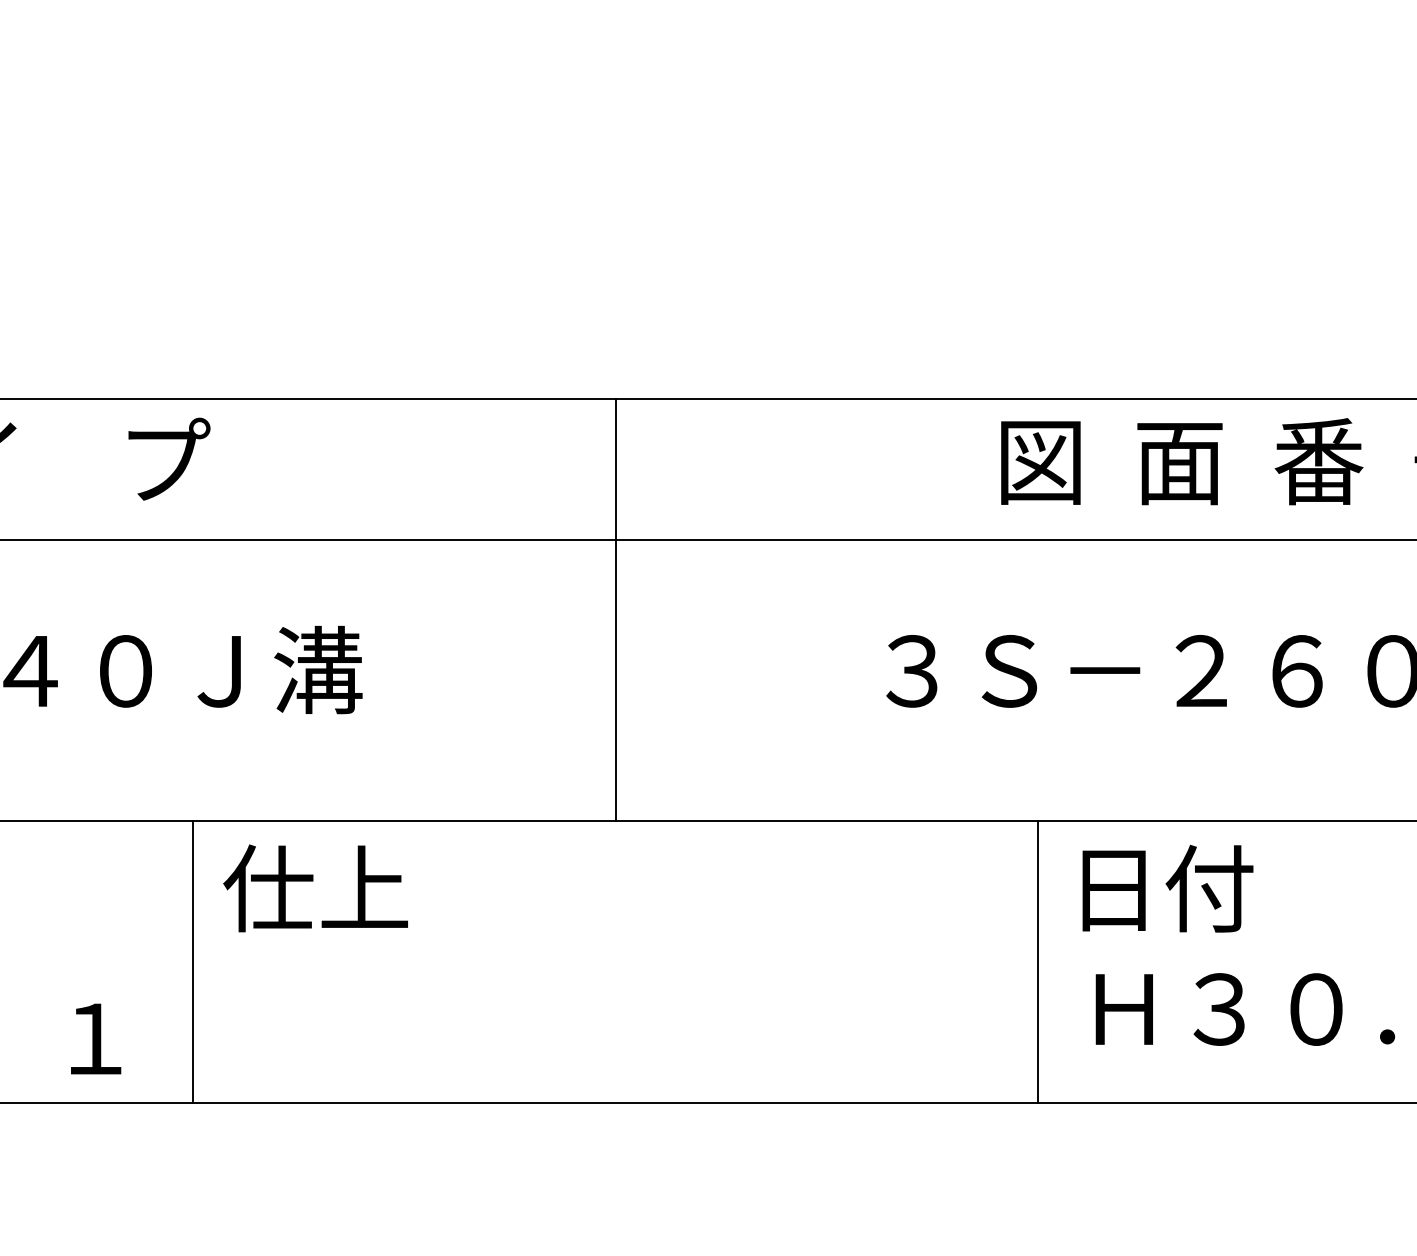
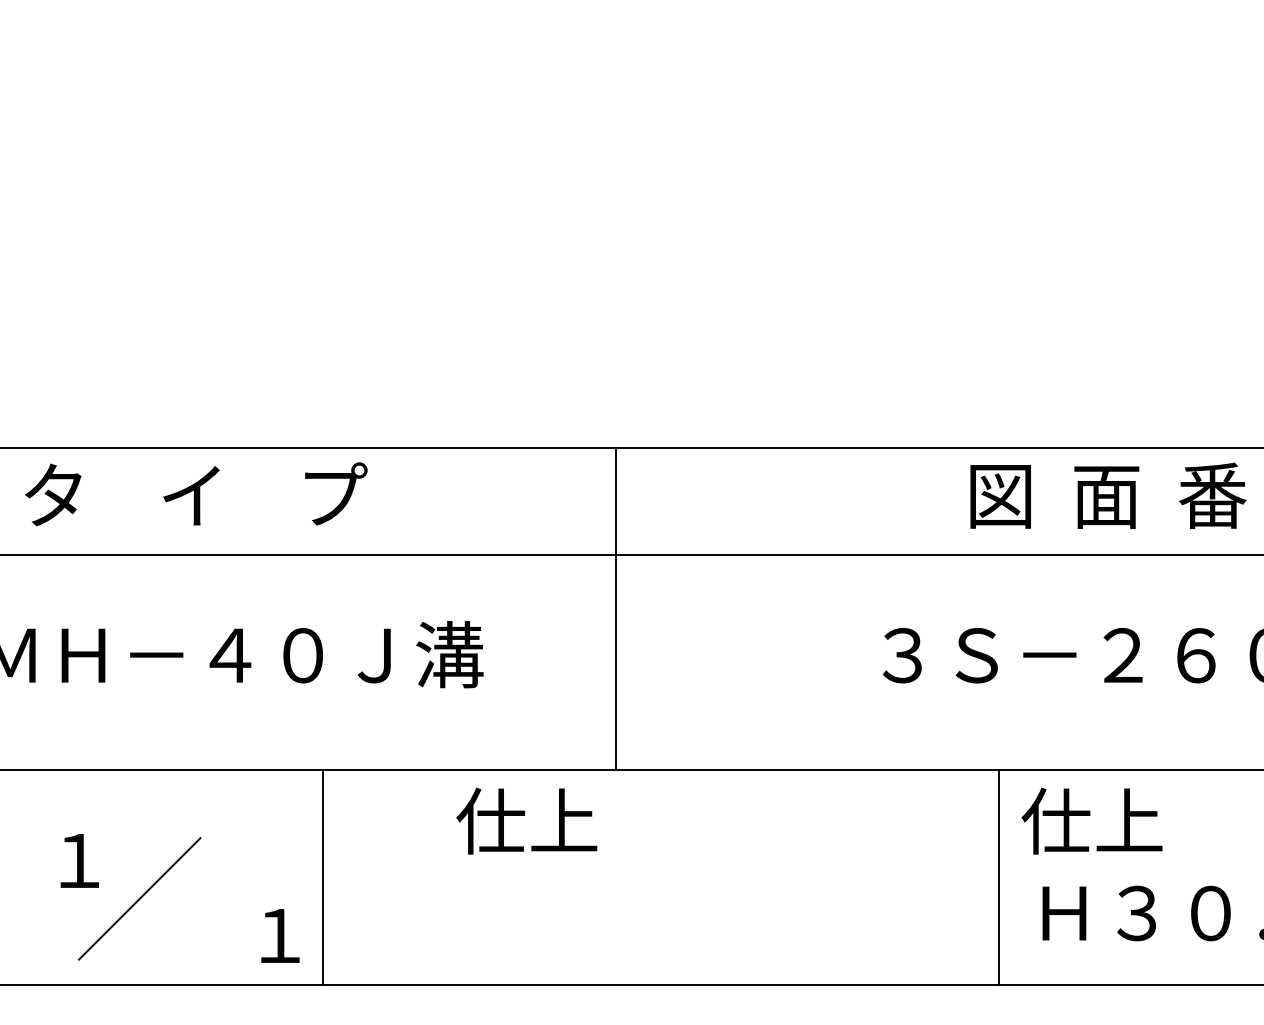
line: (615, 609) -> (615, 608), moved
text: (315, 887) -> (526, 820), moved
text: (1159, 887) -> (1091, 820), 日付 -> 仕上
line: (193, 962) -> (323, 877), moved

